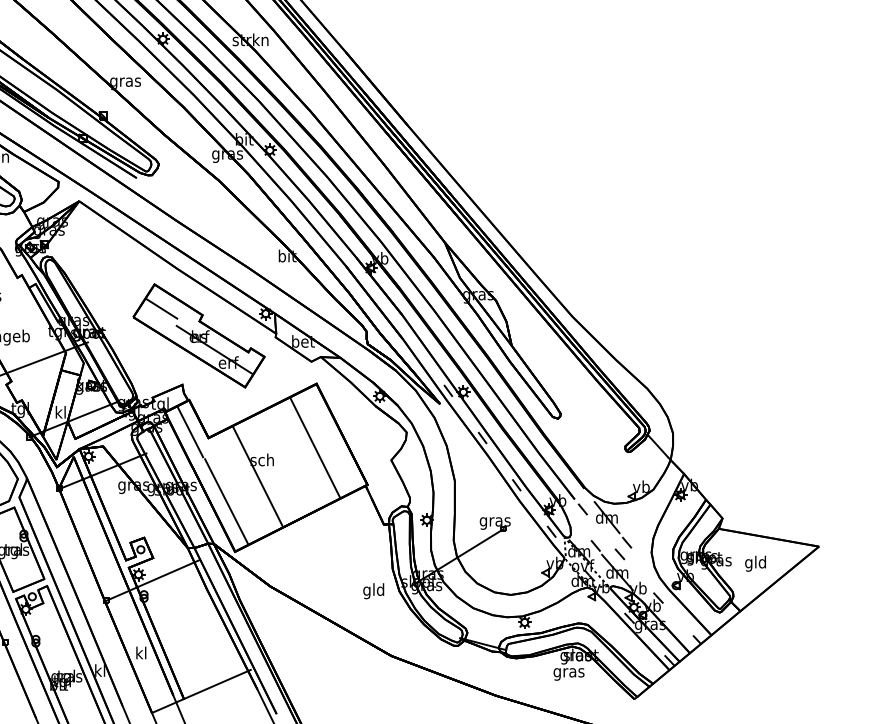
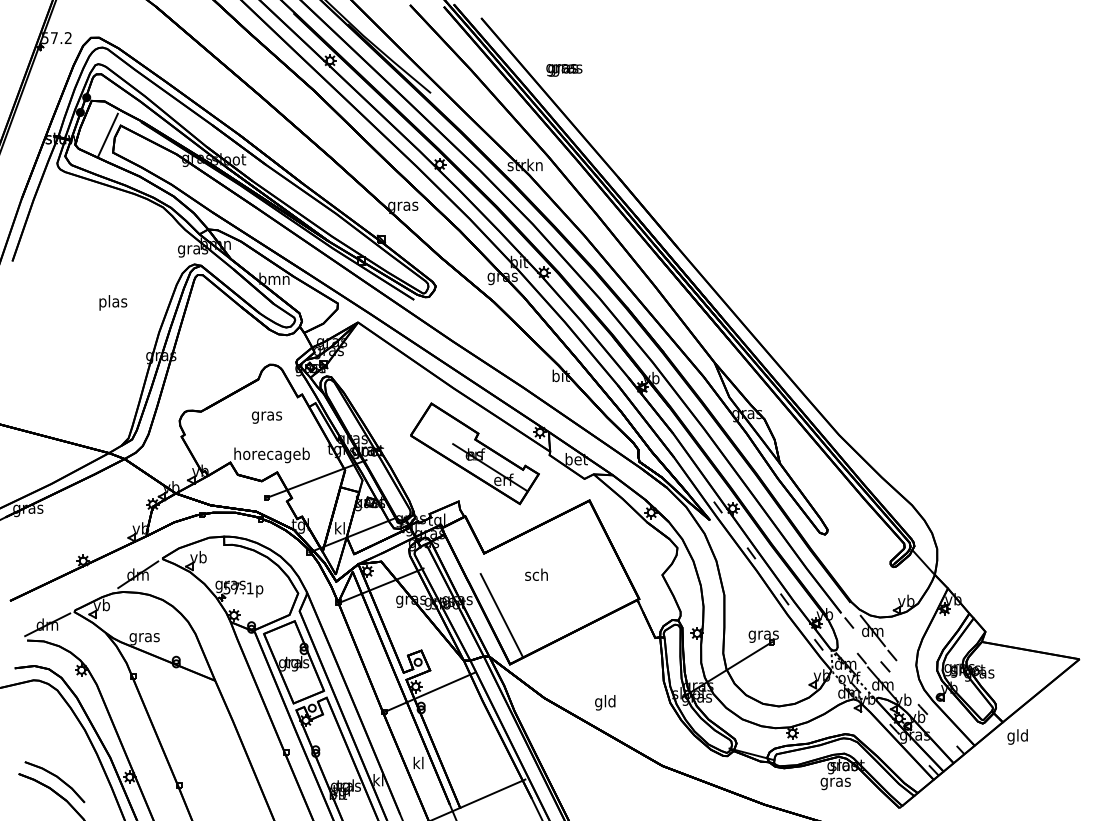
line: (161, 307) -> (438, 426), removed
line: (190, 432) -> (466, 547), removed
line: (315, 447) -> (588, 562), removed
line: (258, 476) -> (532, 590), removed
text: (755, 563) -> (1017, 736), moved
text: (373, 590) -> (605, 702), moved

